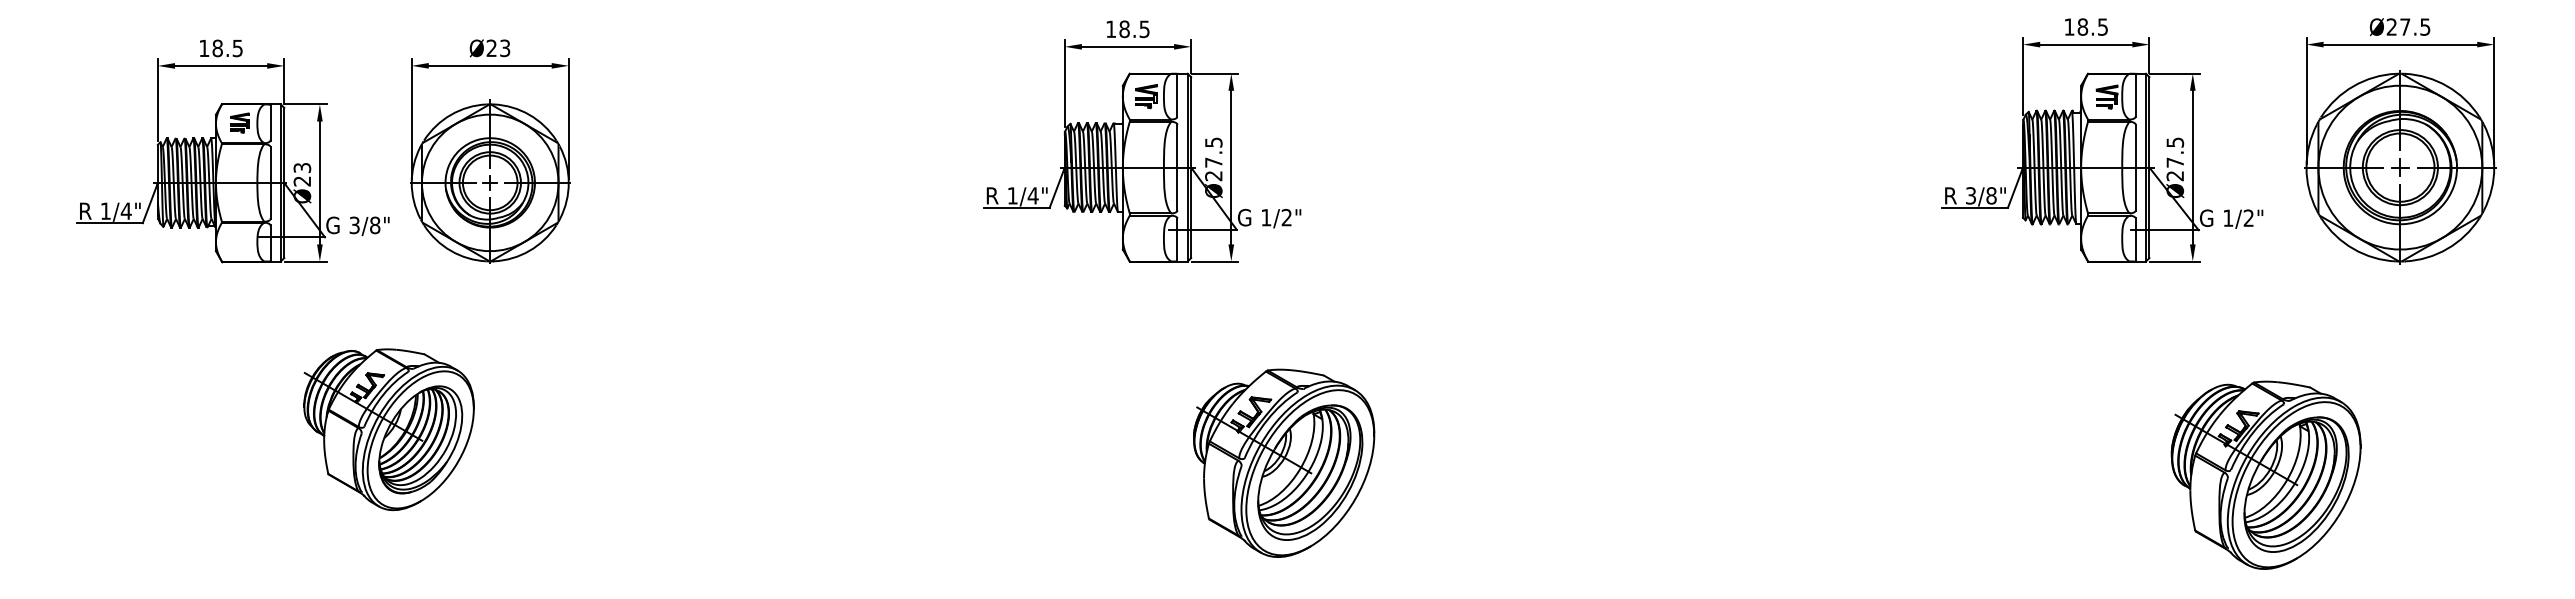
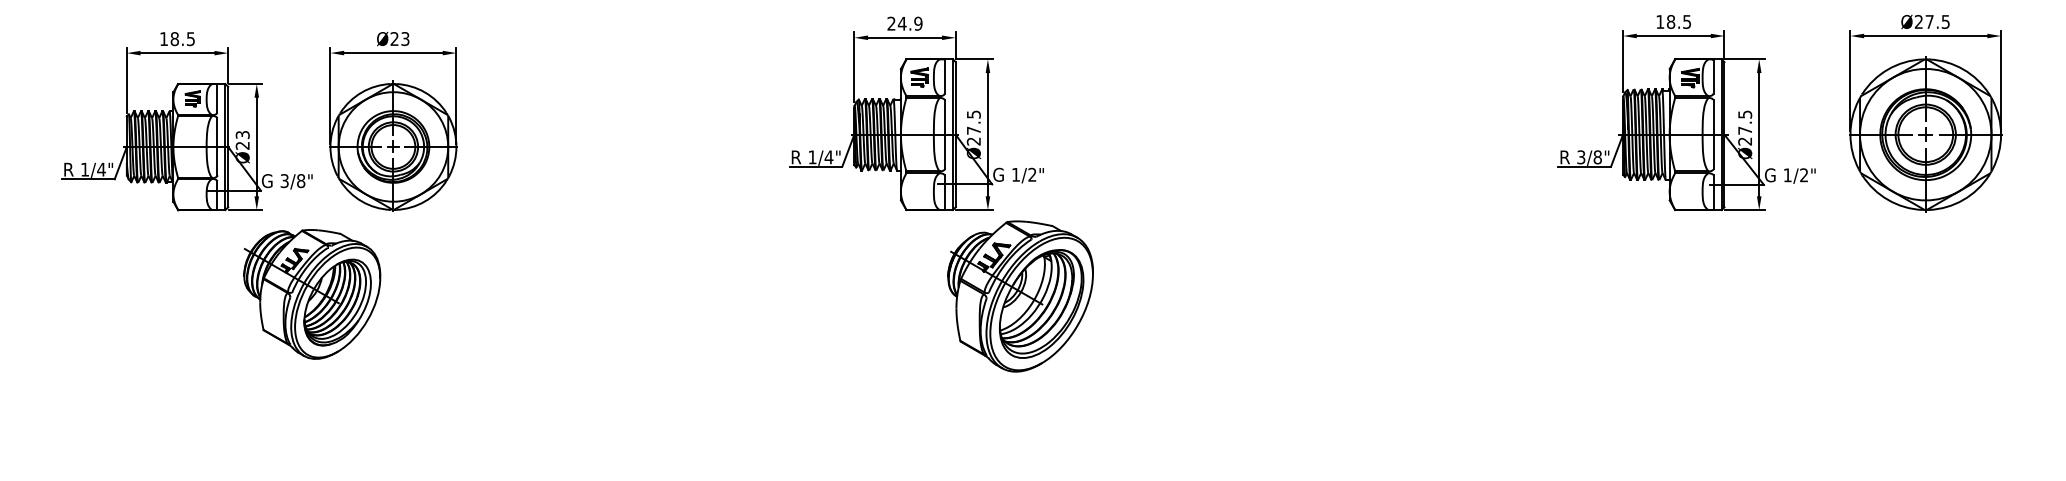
text: (1127, 29) -> (904, 23), 18.5 -> 24.9
part: (388, 429) -> (311, 294), moved
part: (1284, 462) -> (1020, 295), moved
part: (2265, 474) -> (1817, 380), removed

